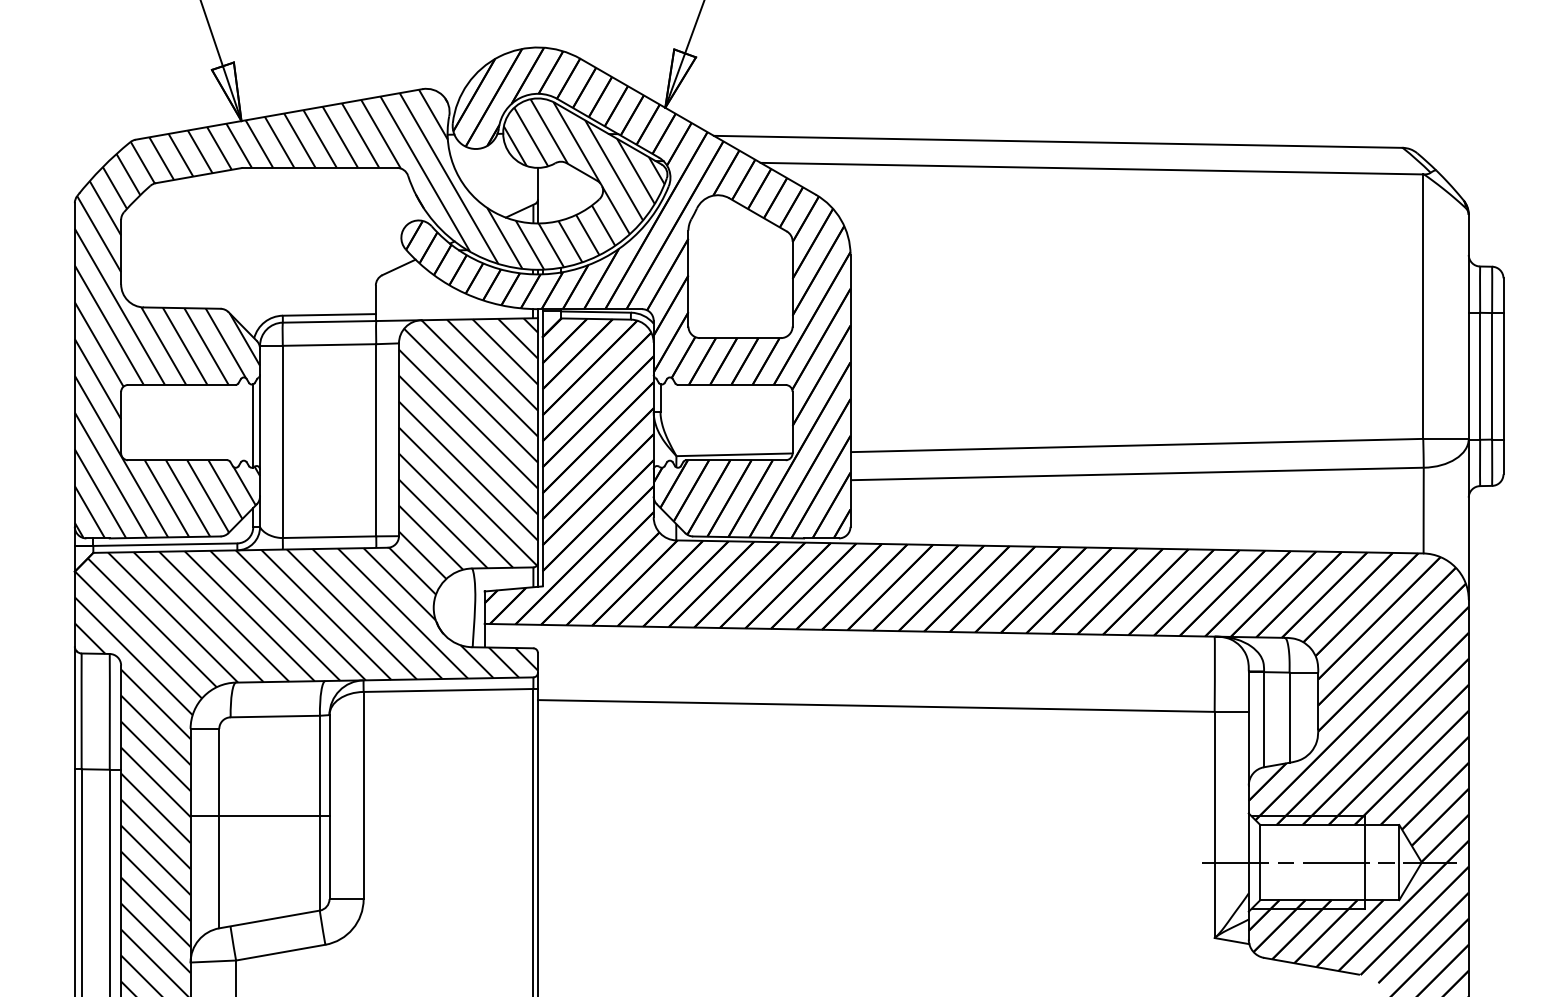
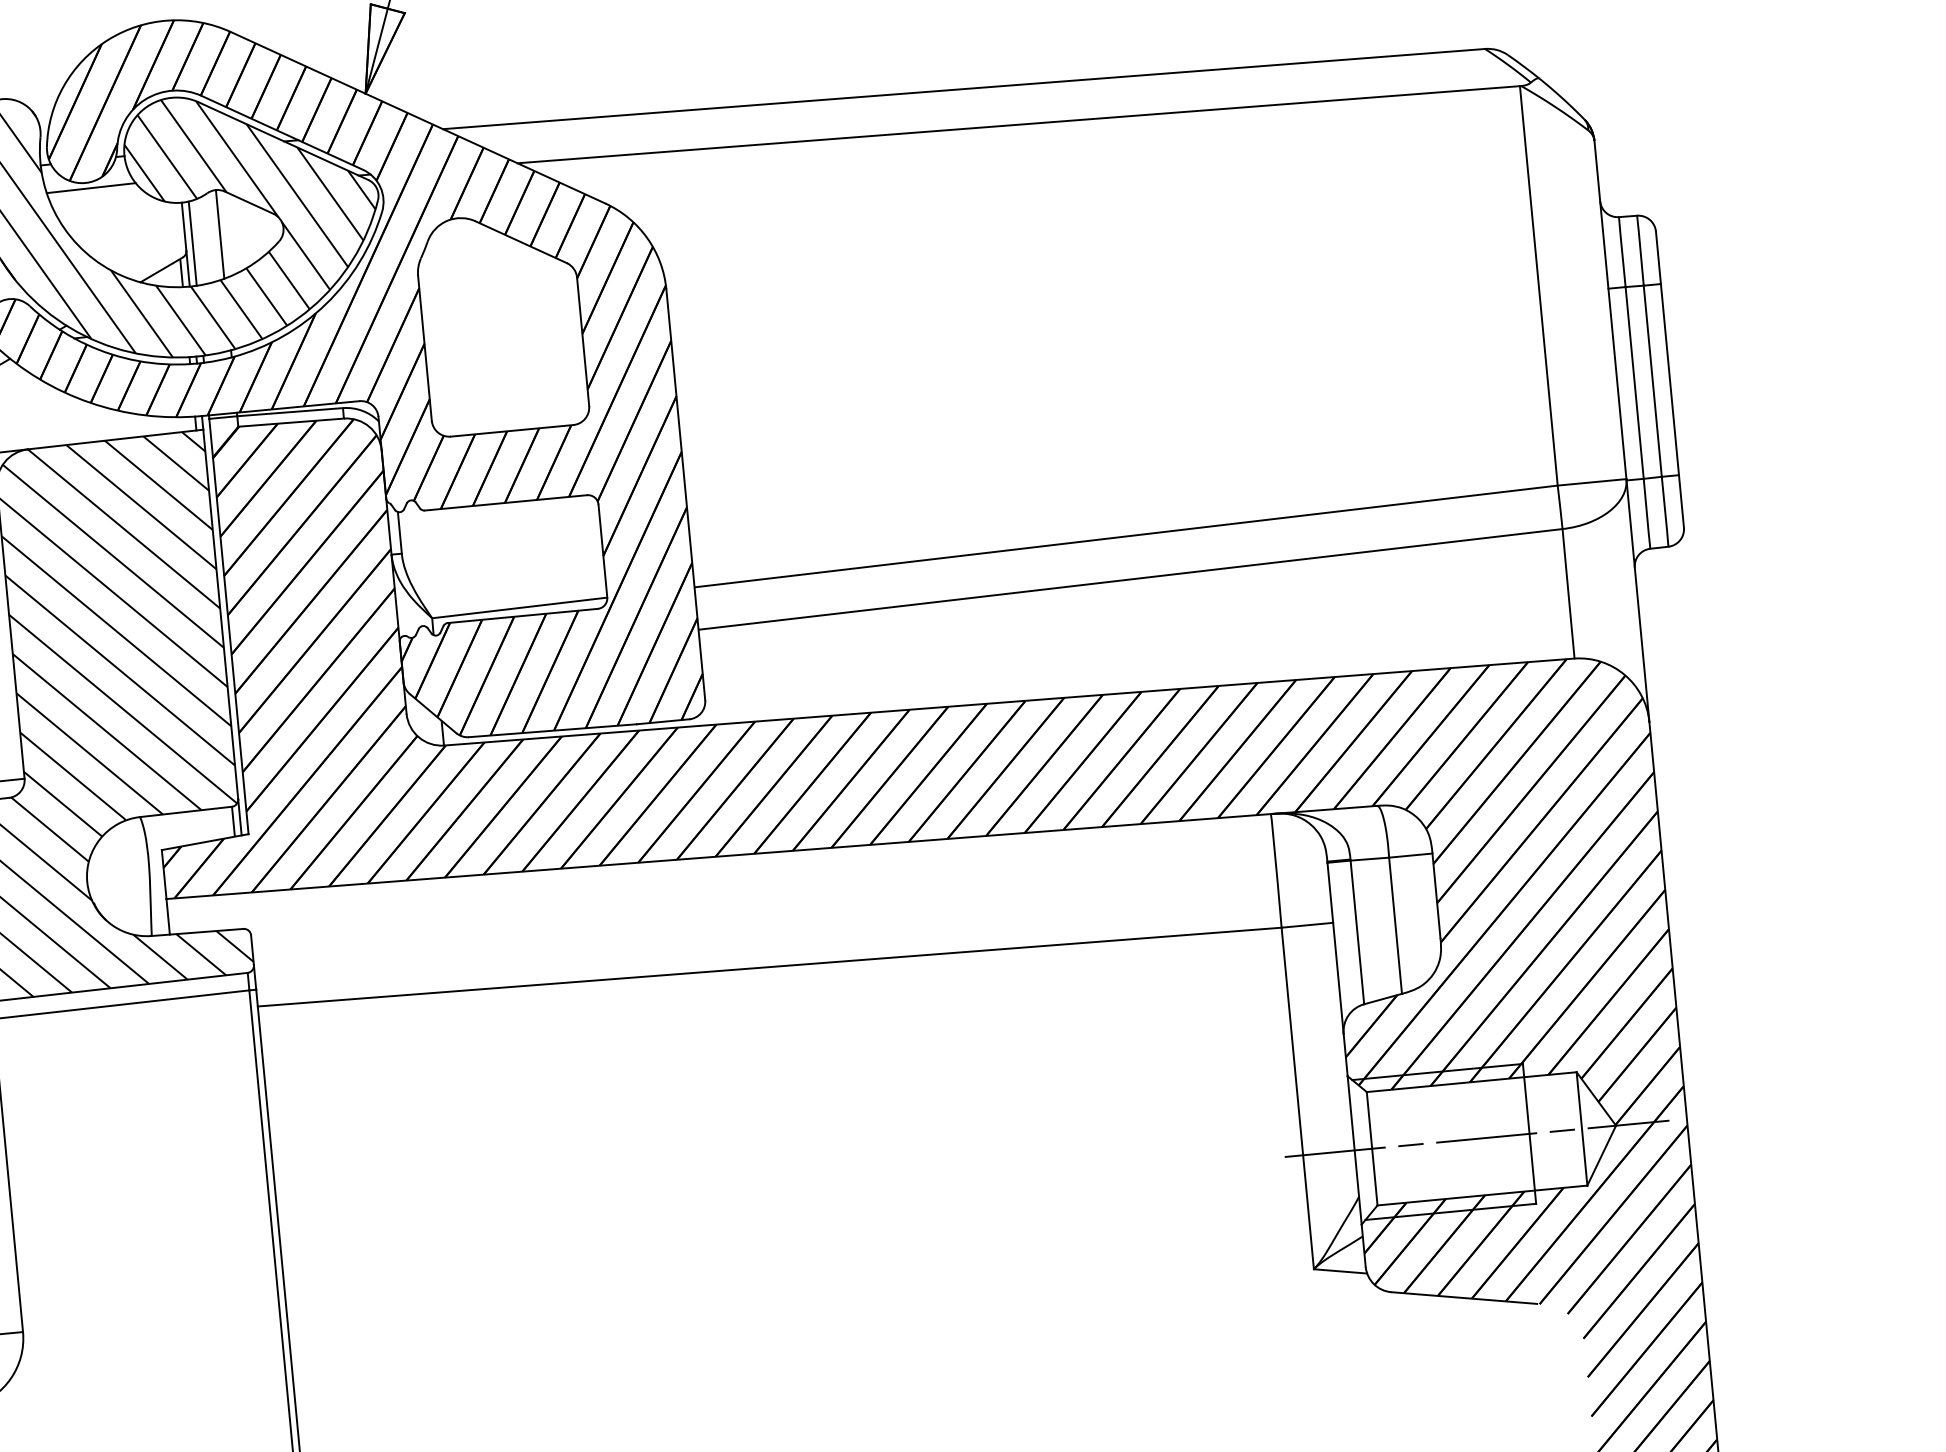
line: (478, 152) -> (89, 187), added
line: (561, 190) -> (220, 233), added
line: (542, 195) -> (192, 243), added

